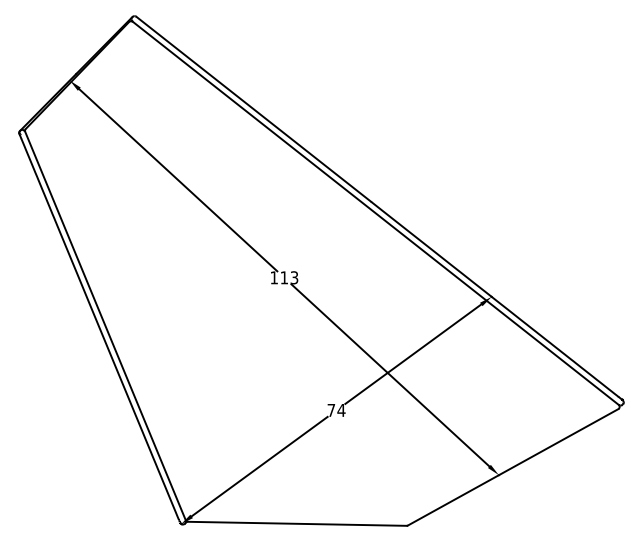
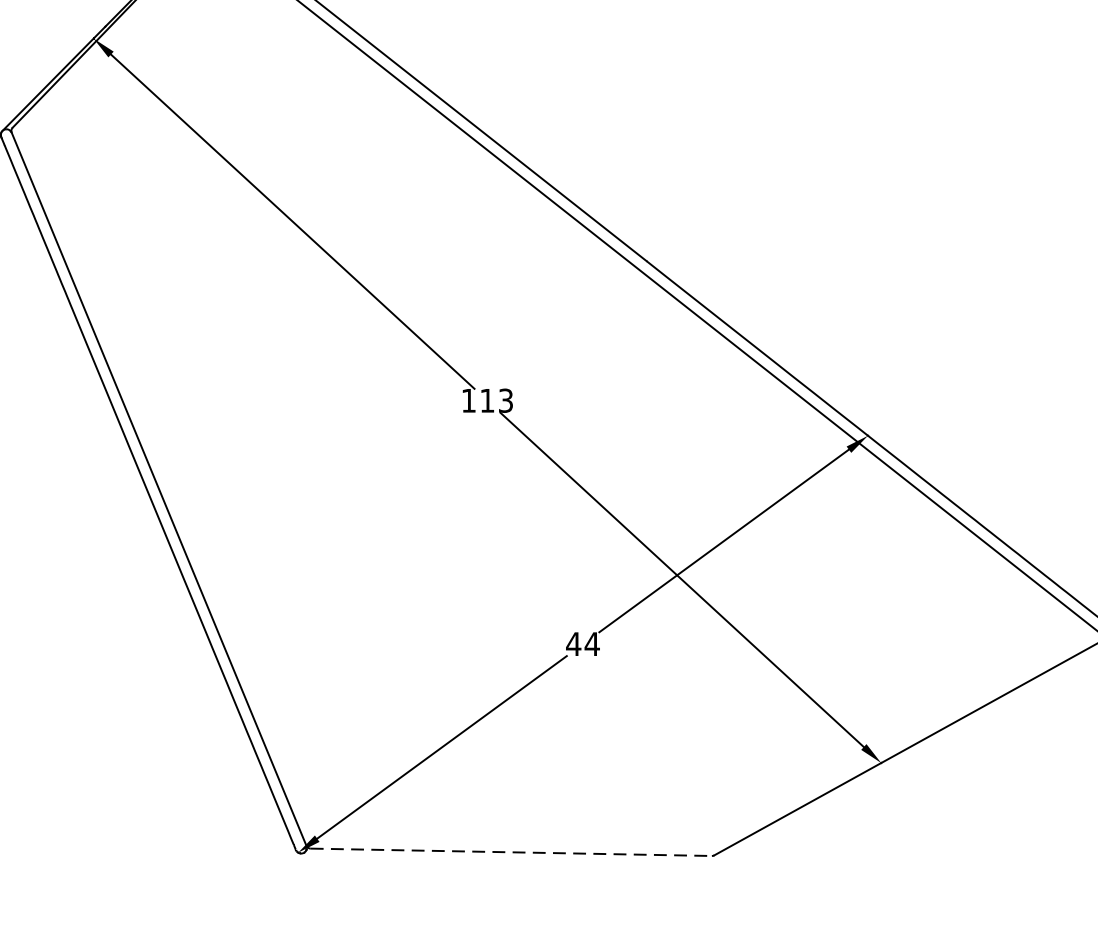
text: (331, 410) -> (573, 644), 74 -> 44
line: (297, 523) -> (511, 851), solid -> dashed

